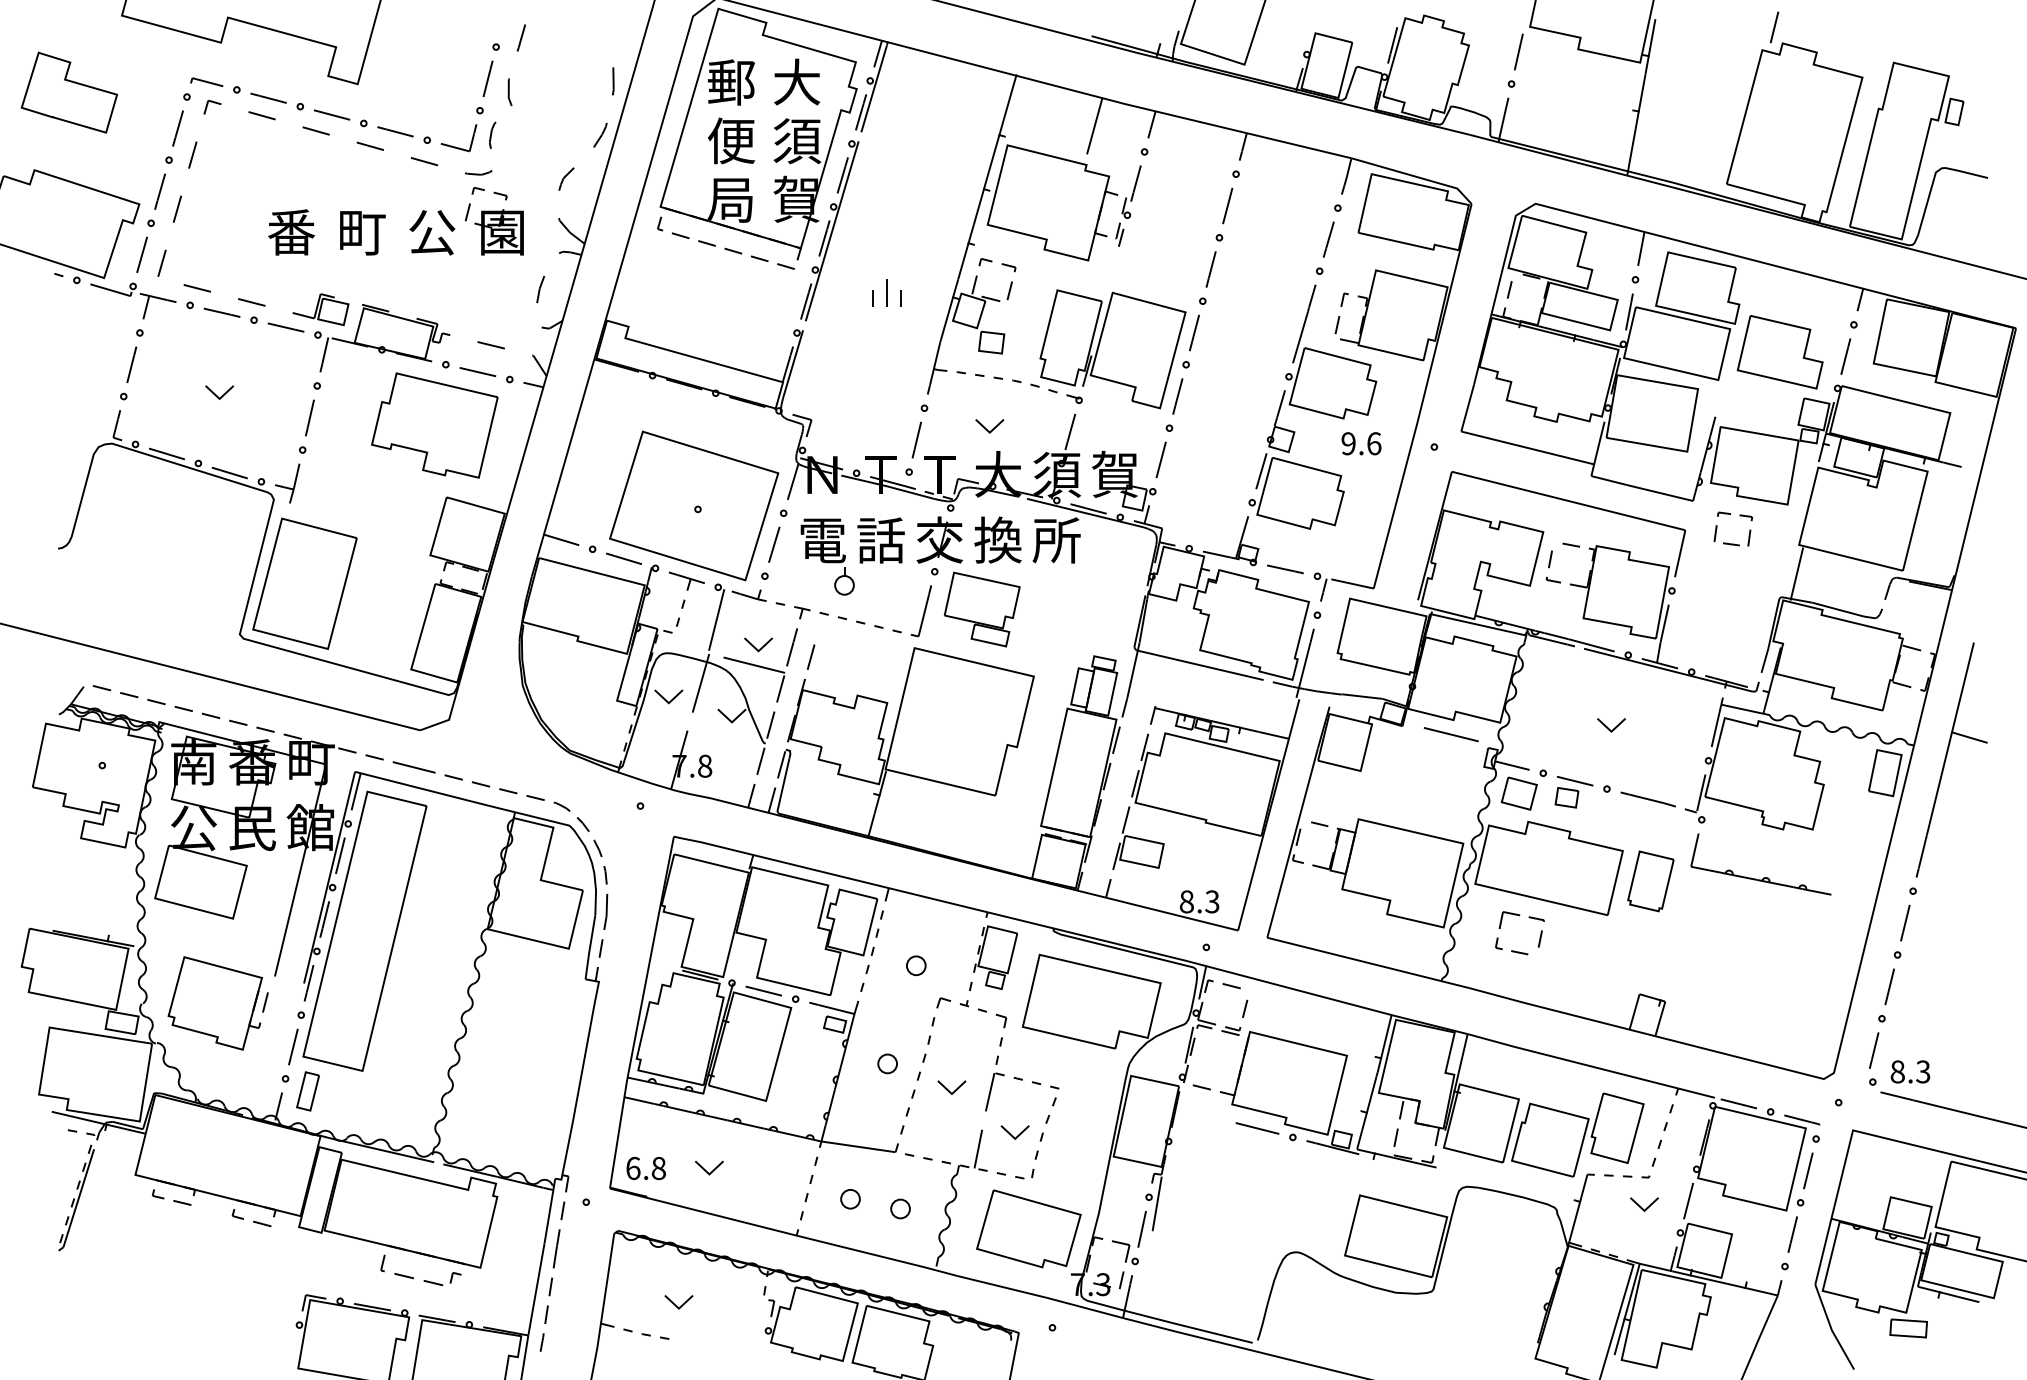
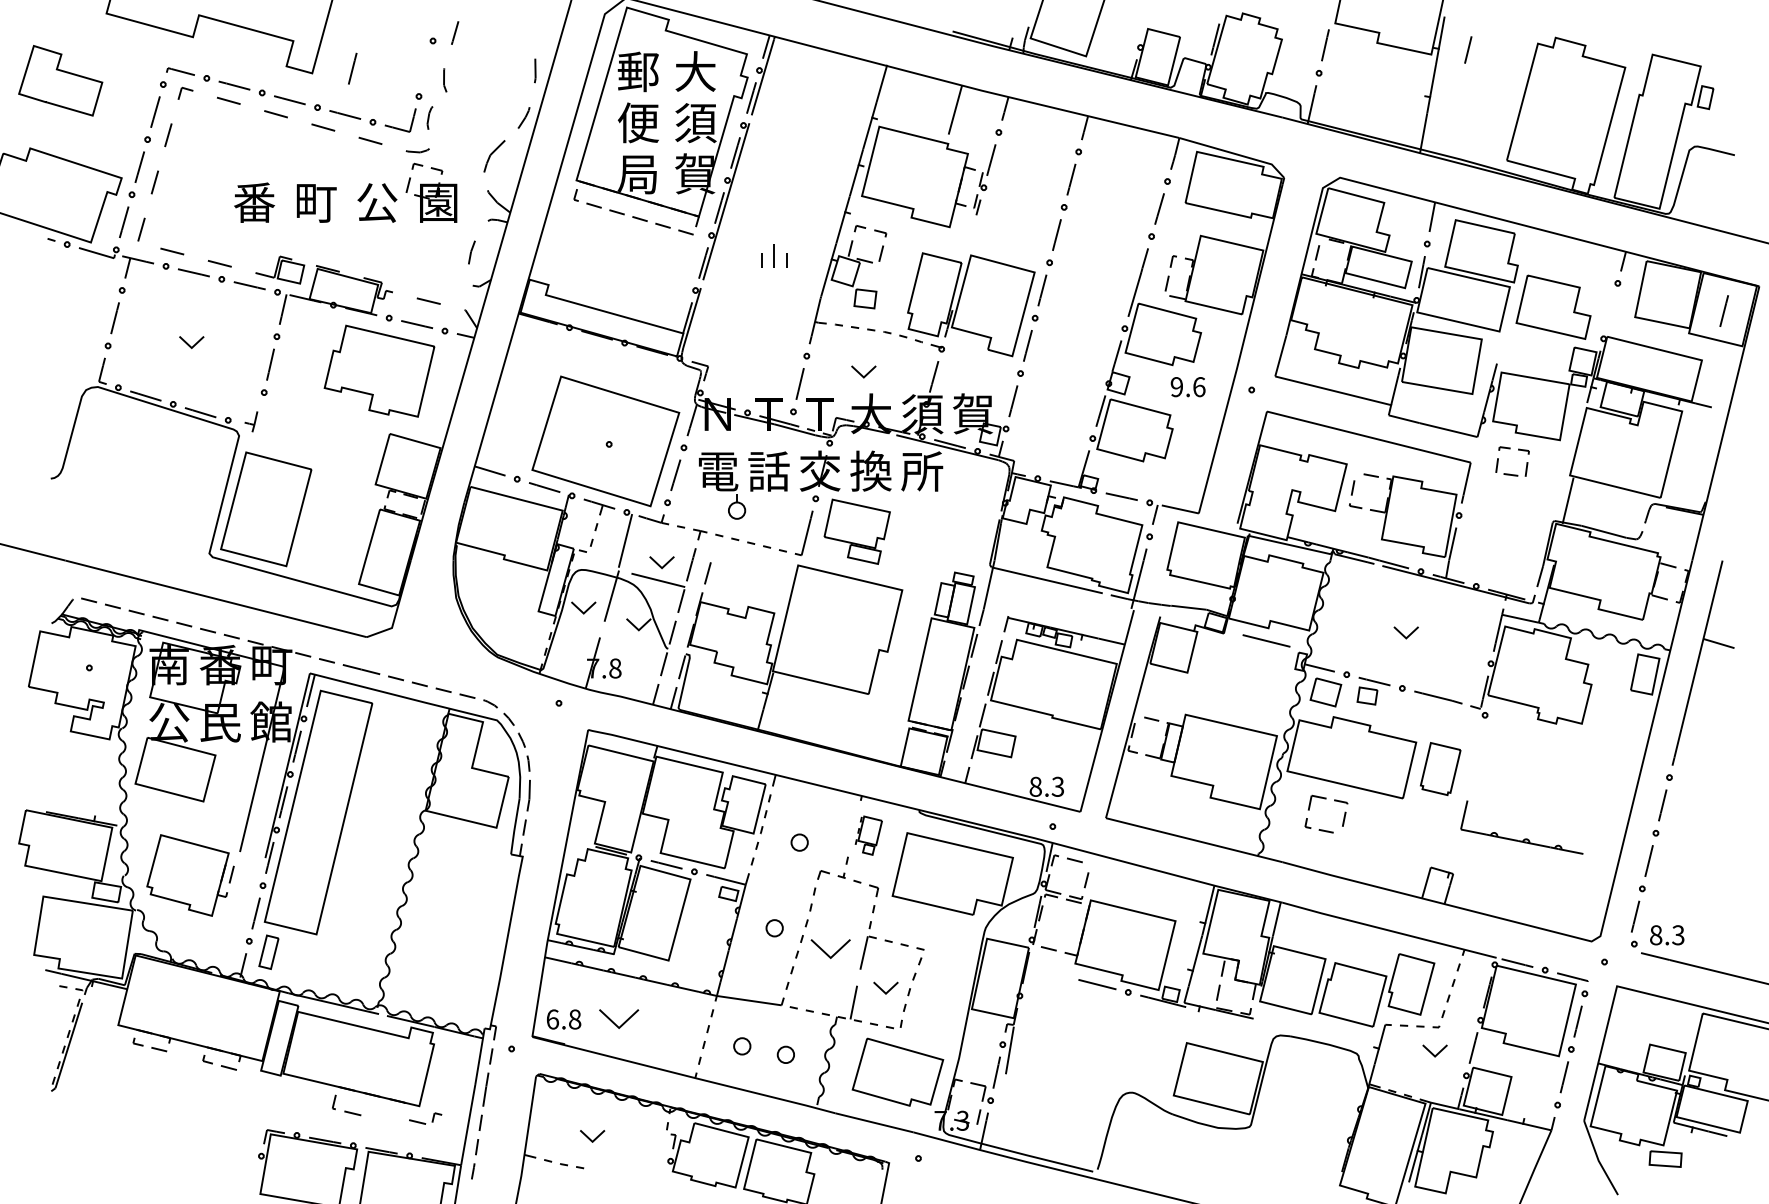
line: (1774, 27) -> (1468, 50), moved
line: (487, 78) -> (352, 68), moved
part: (566, 178) -> (494, 155), size x1.6
line: (1845, 356) -> (1723, 310), moved
part: (287, 483) -> (250, 421), size x0.6
part: (1763, 877) -> (1524, 838), moved
part: (995, 957) -> (868, 835), size x0.7
part: (951, 1087) -> (830, 948), size x1.6
part: (709, 1167) -> (619, 1018), size x1.6
part: (442, 1279) -> (425, 1119), moved

